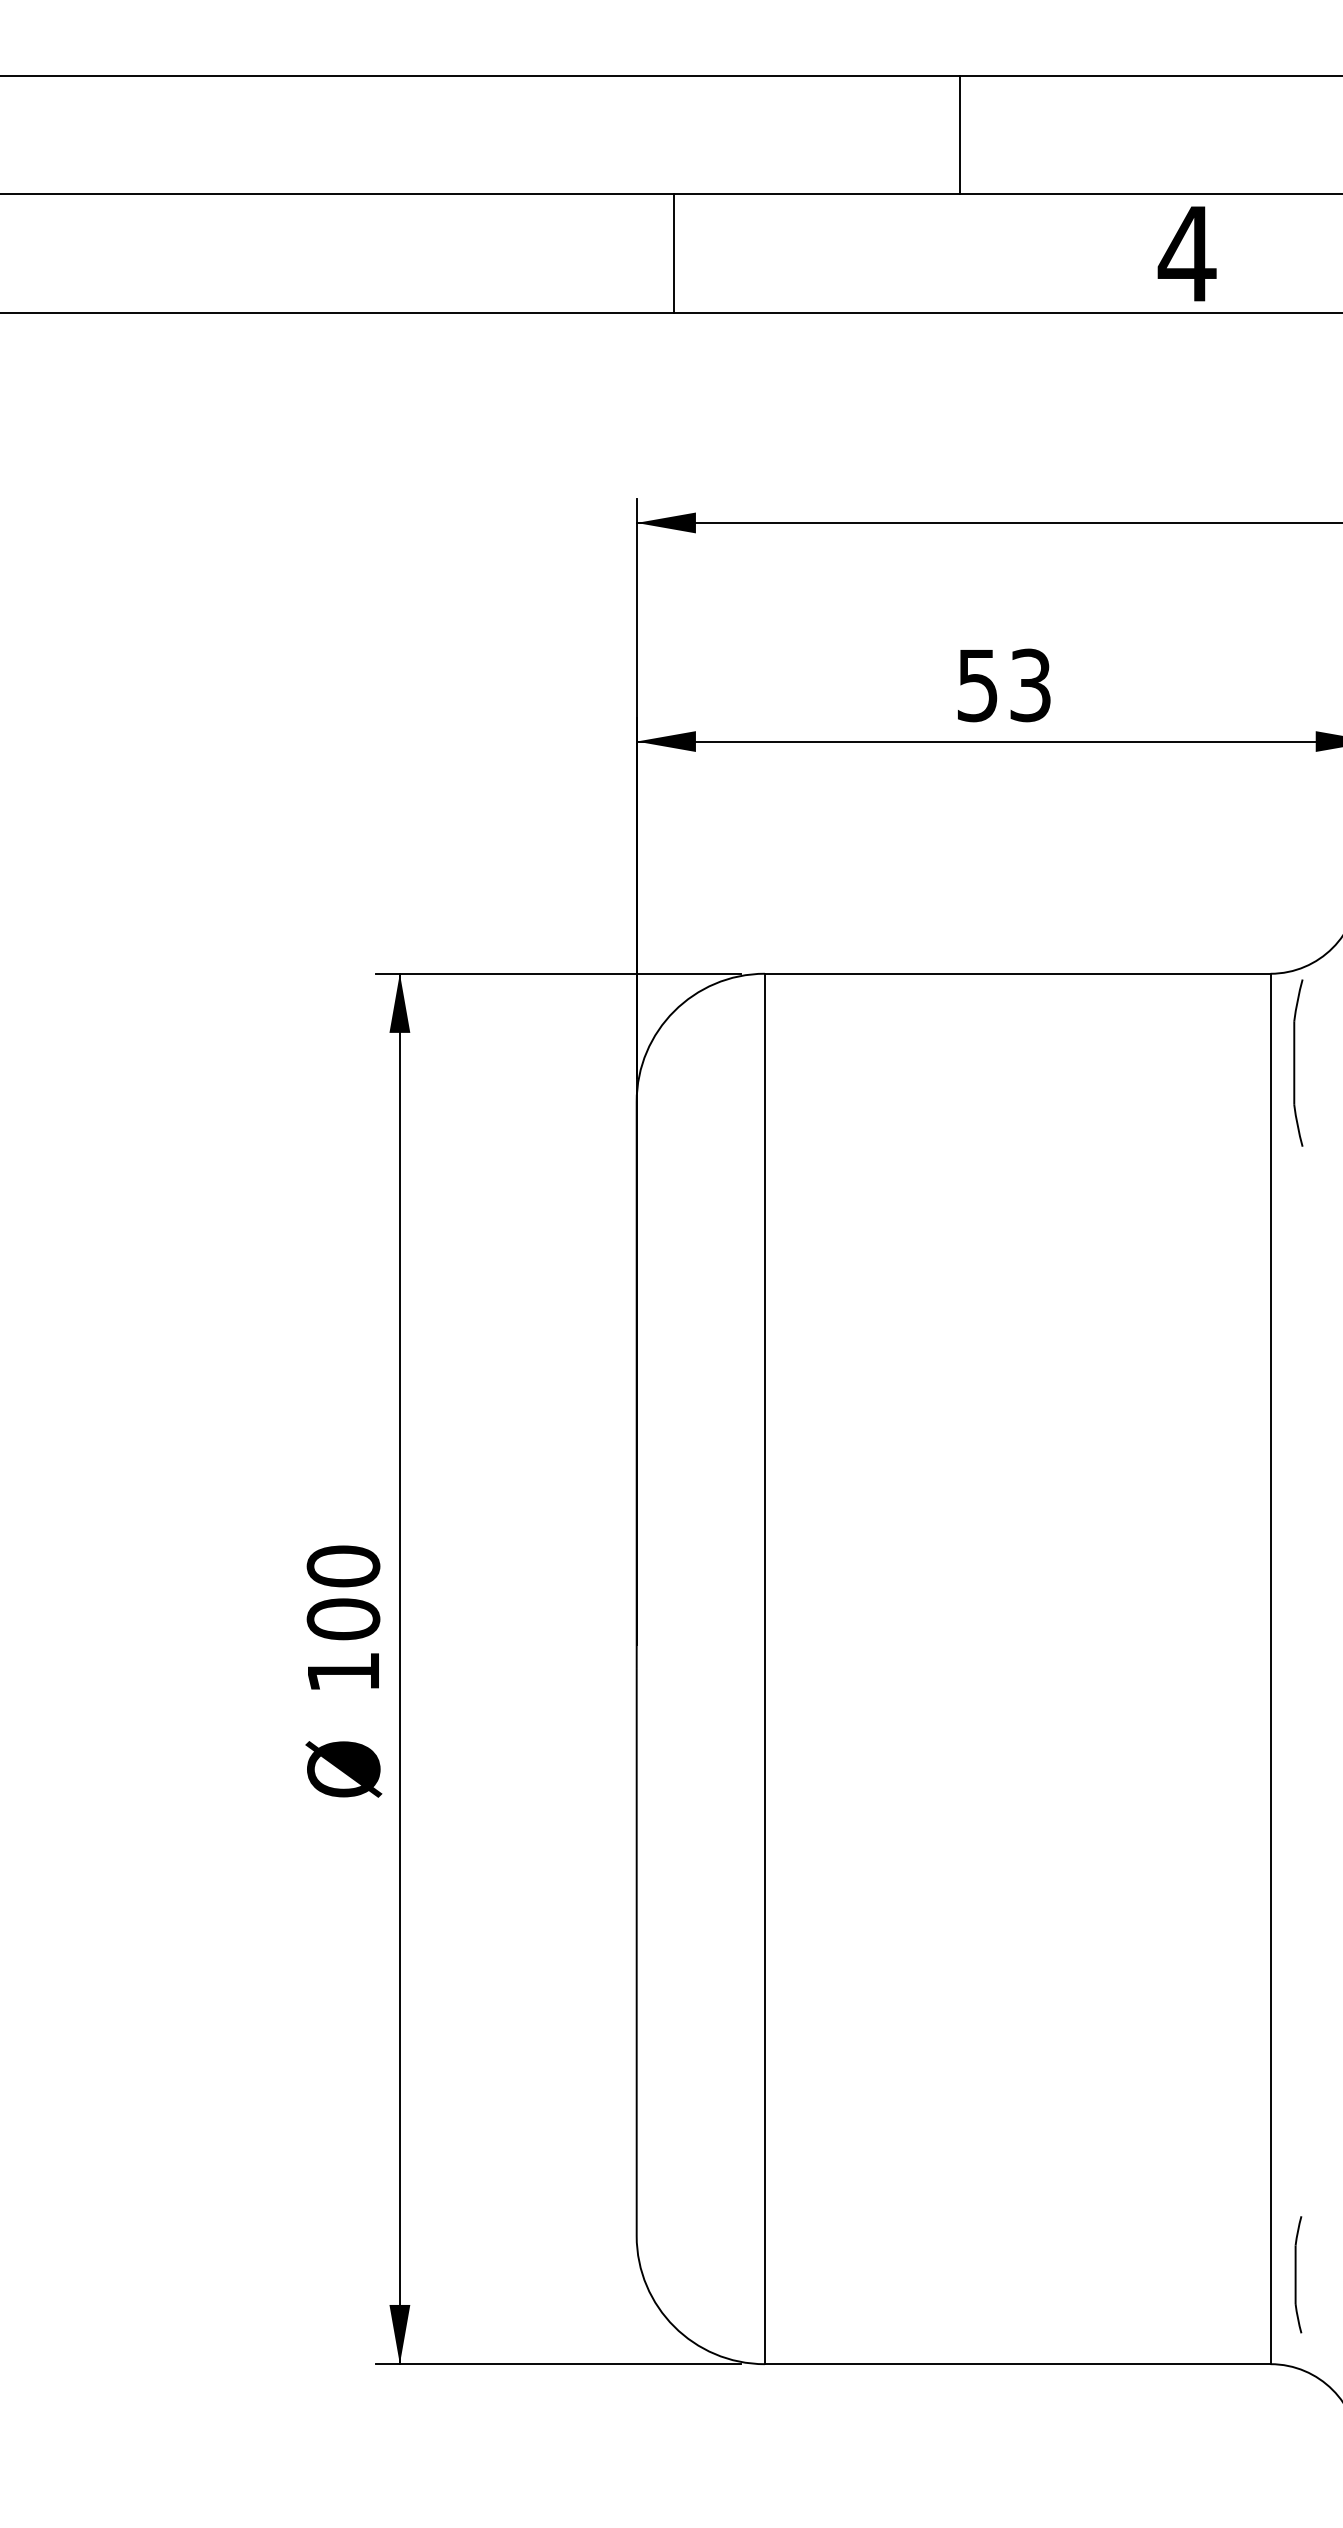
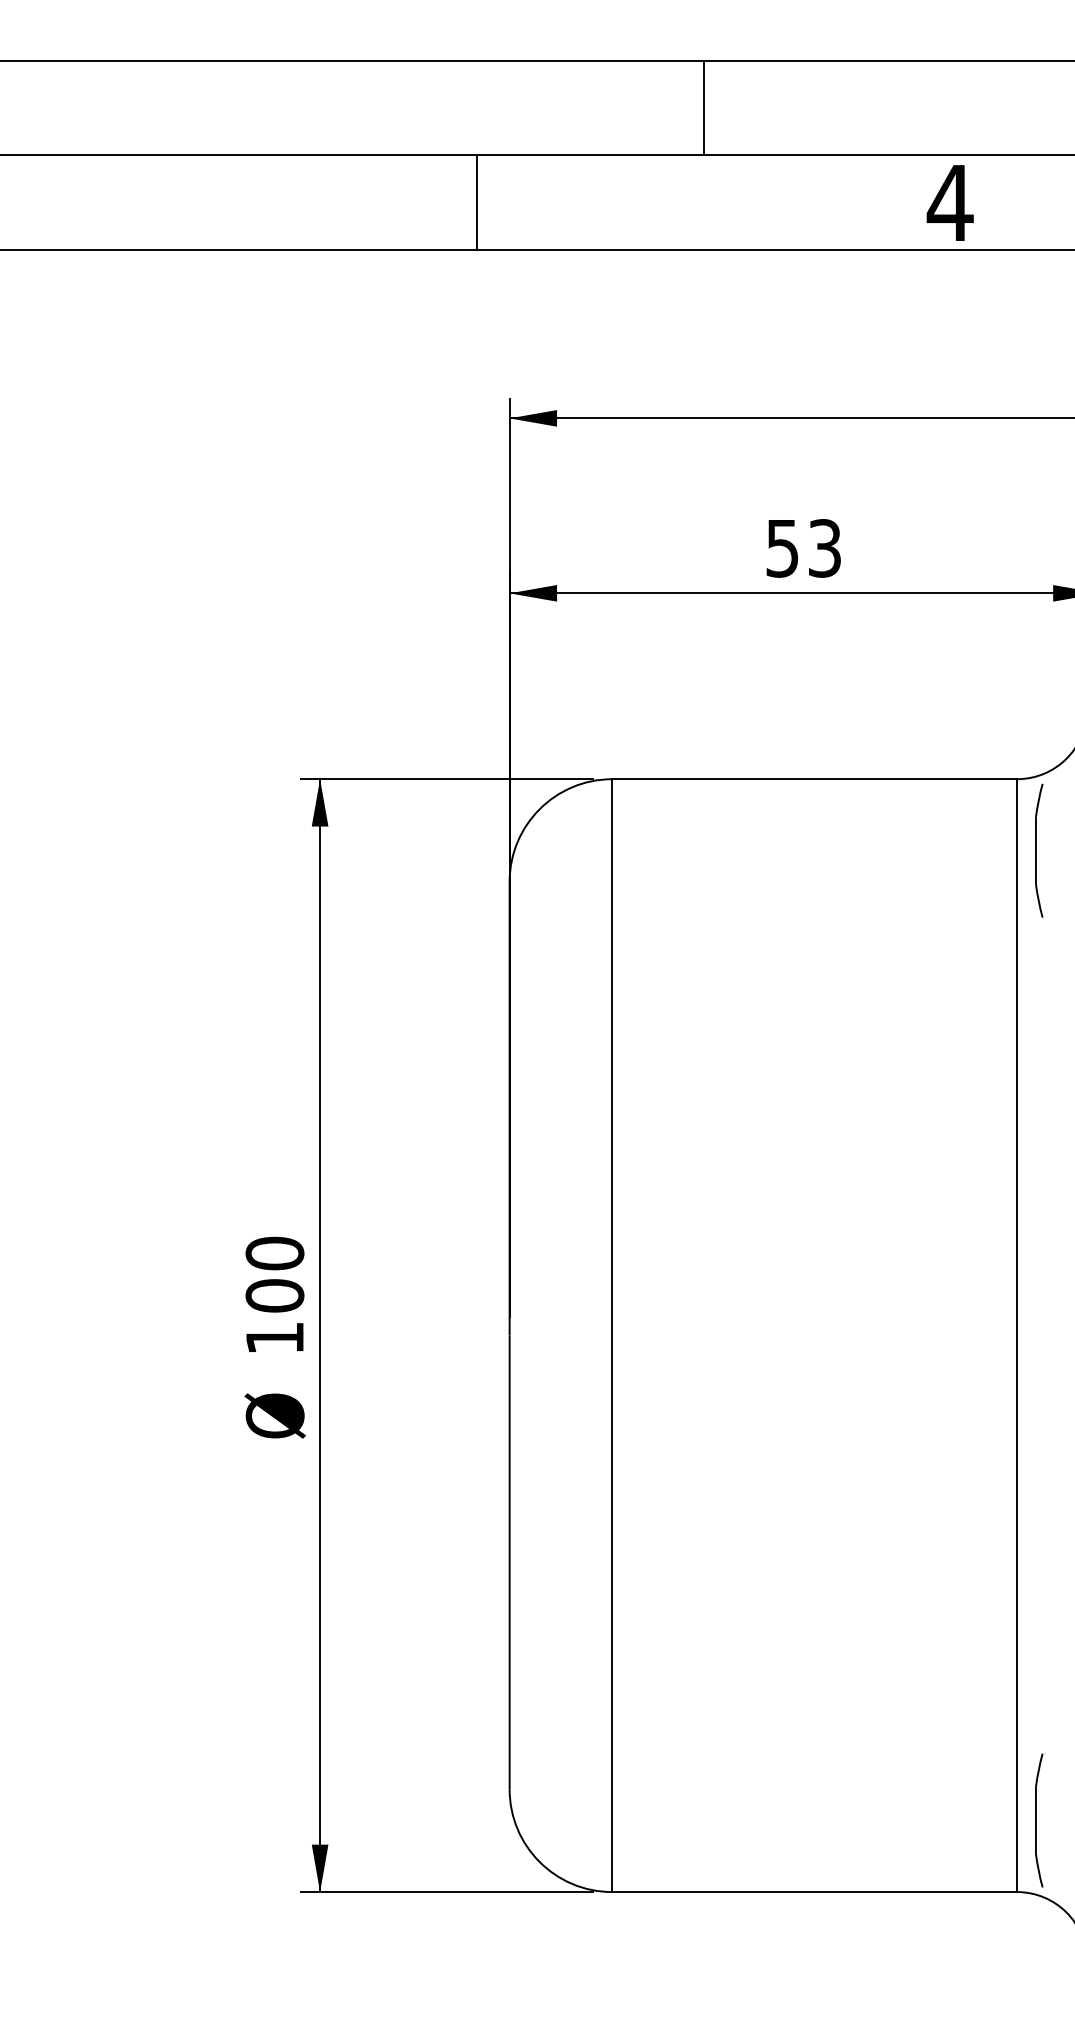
line: (960, 134) -> (704, 107), moved
line: (673, 253) -> (476, 202), moved
part: (1298, 2274) -> (1039, 1820), size x1.43

